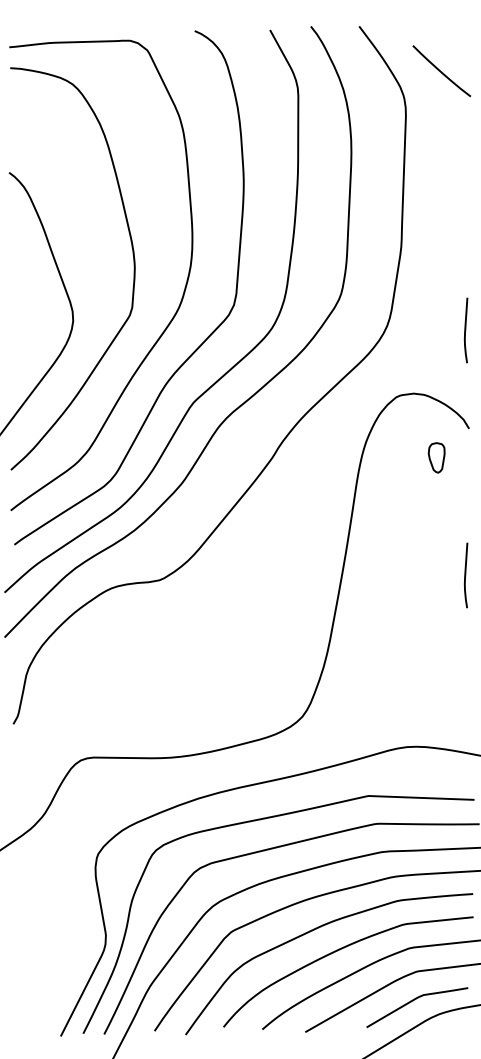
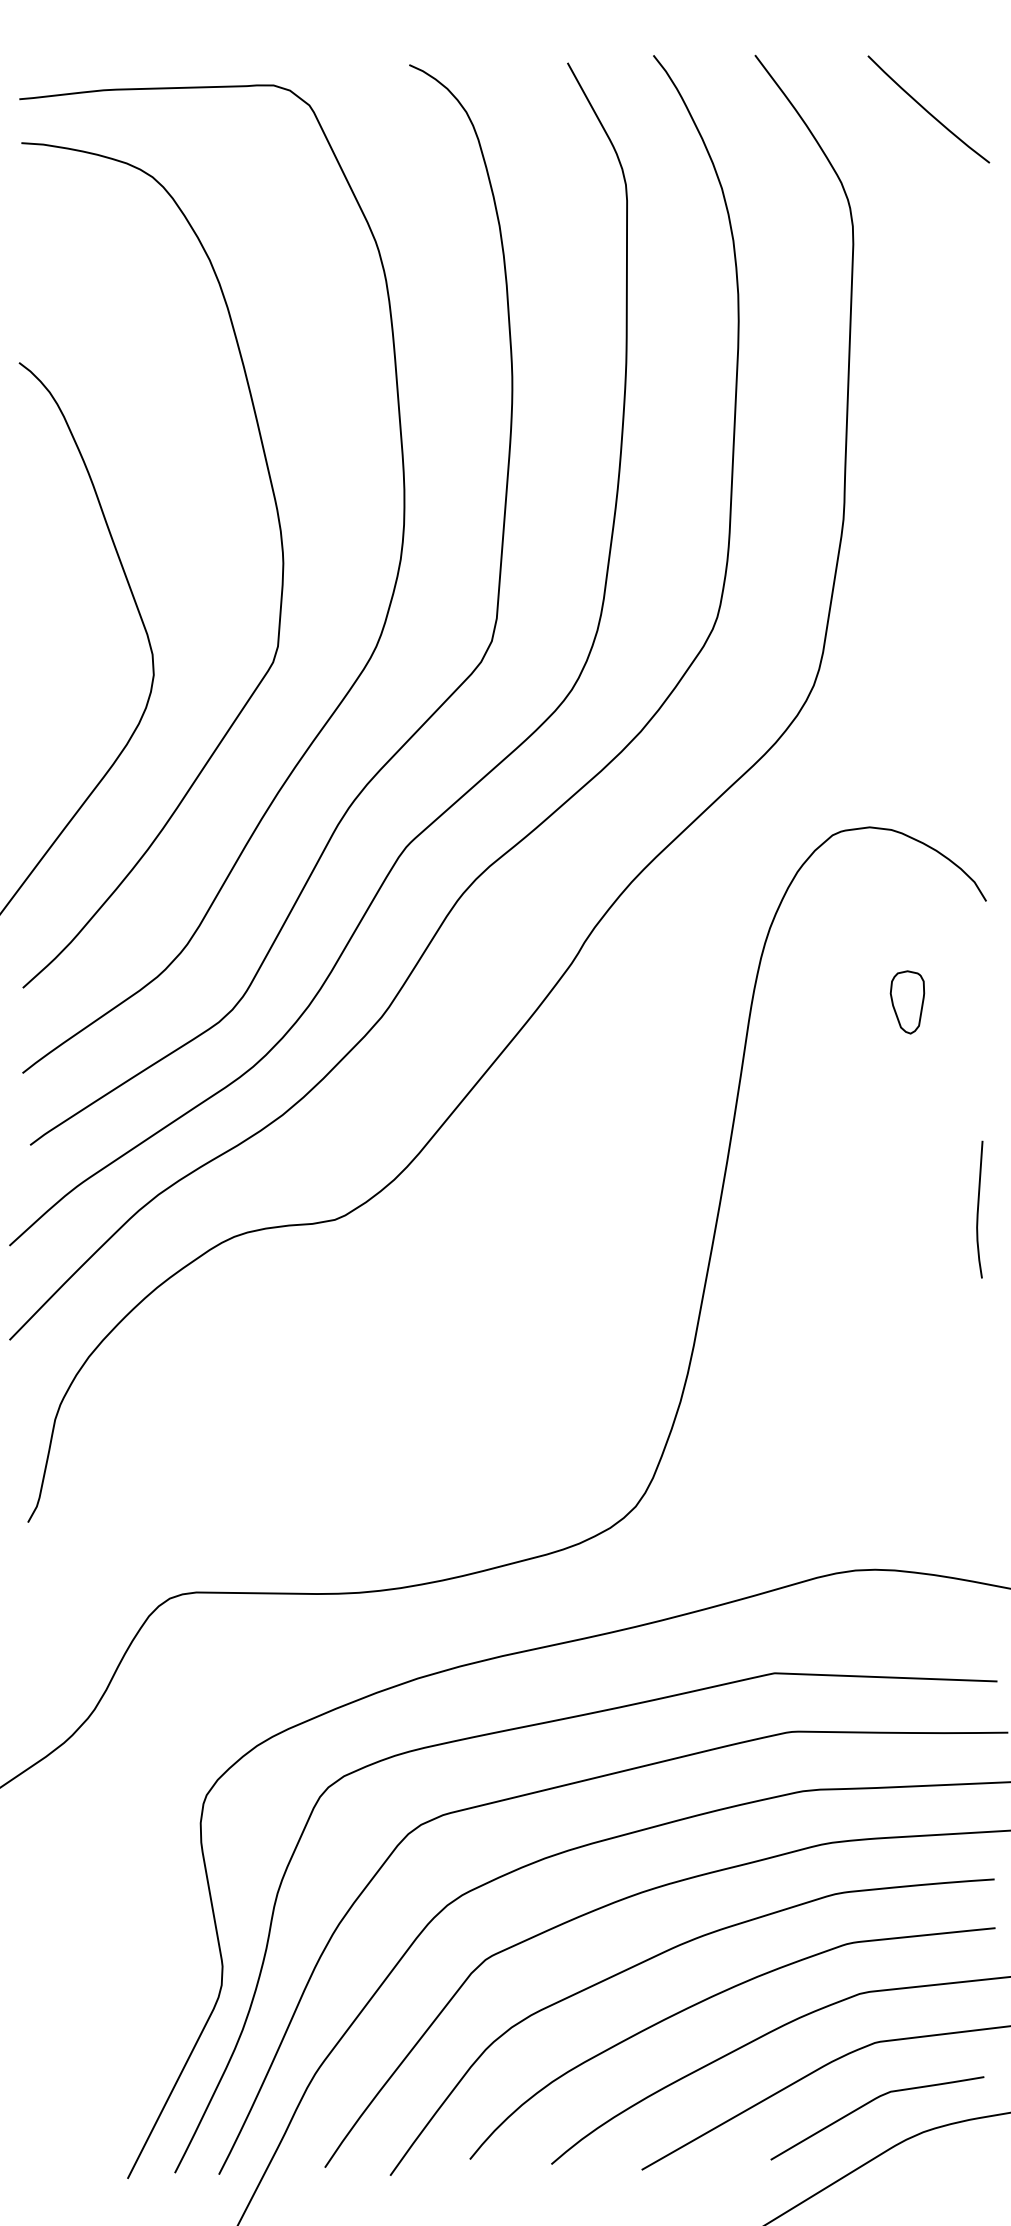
curve: (441, 71) -> (928, 110), moved
curve: (466, 330) -> (980, 694), removed
part: (436, 457) -> (907, 1001), moved

